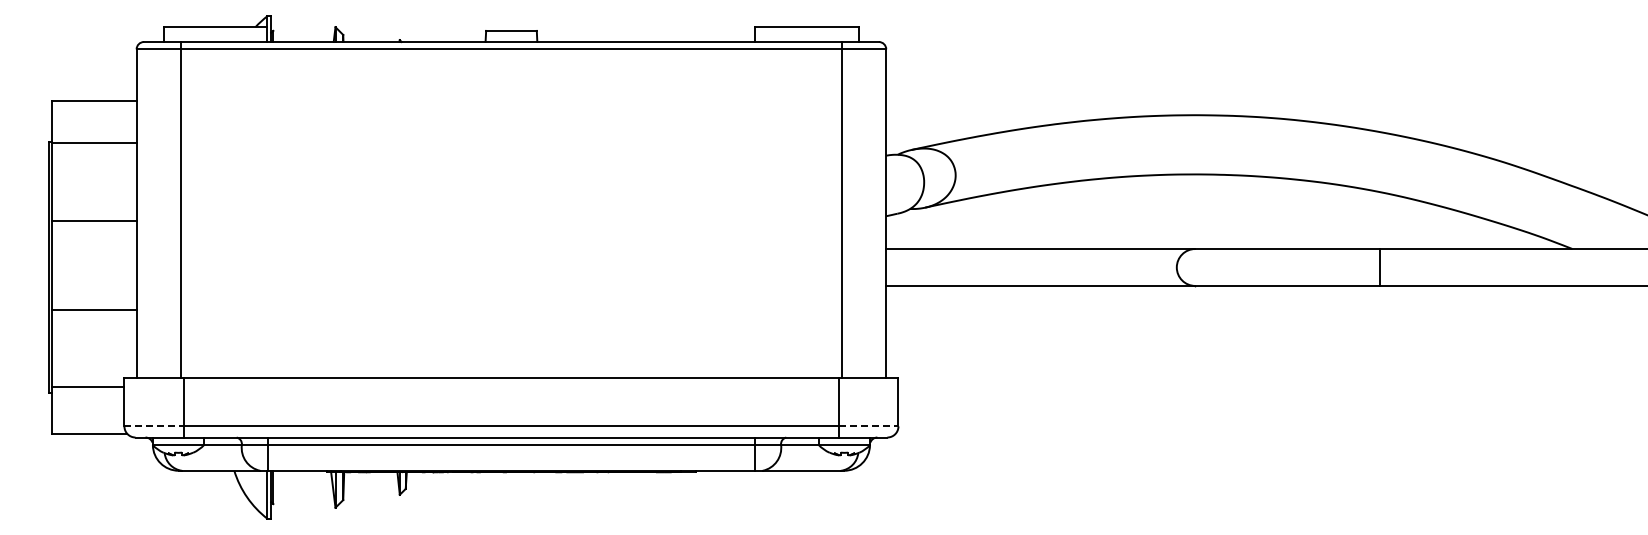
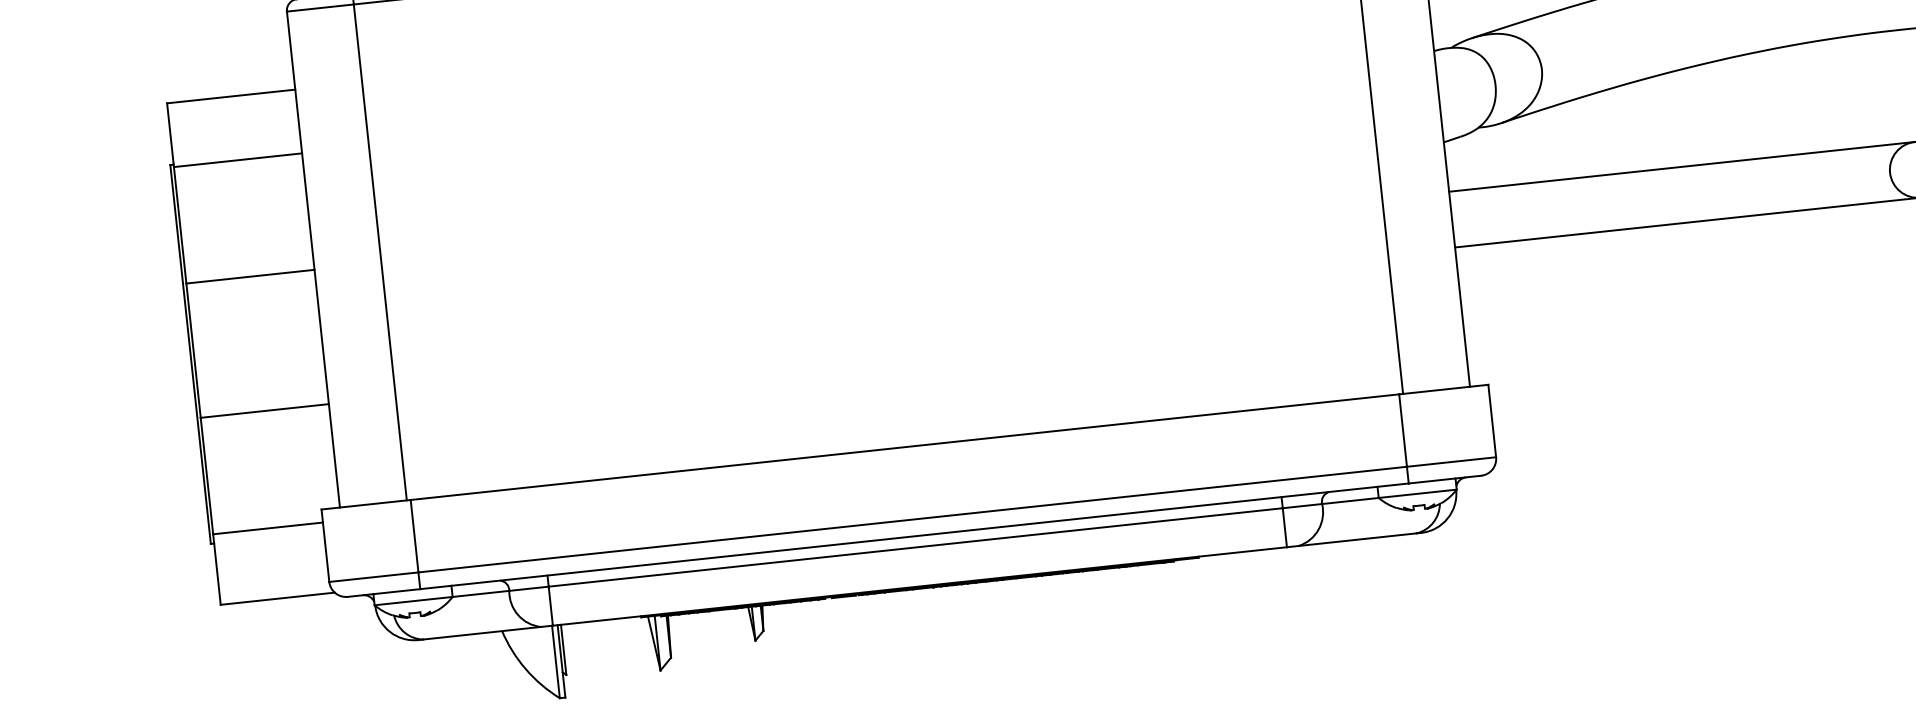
line: (154, 426) -> (374, 577), dashed -> solid
line: (868, 426) -> (1450, 462), dashed -> solid

